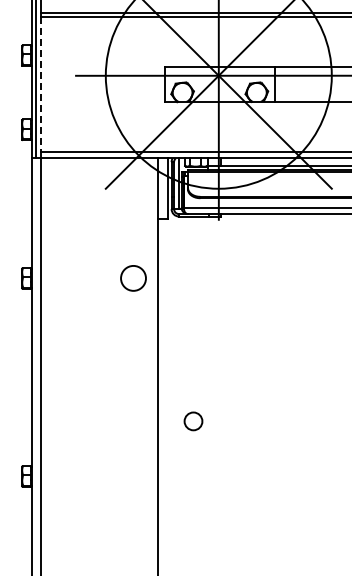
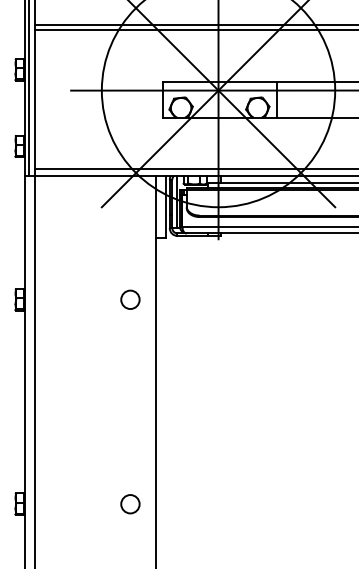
line: (41, 85) -> (35, 100), dashed -> solid
circle: (133, 278) -> (130, 299), size x0.71
circle: (193, 421) -> (130, 504), moved

